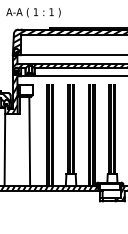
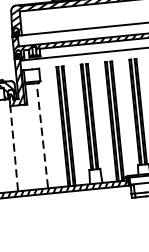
line: (29, 141) -> (42, 135), solid -> dashed
line: (4, 149) -> (13, 148), solid -> dashed

